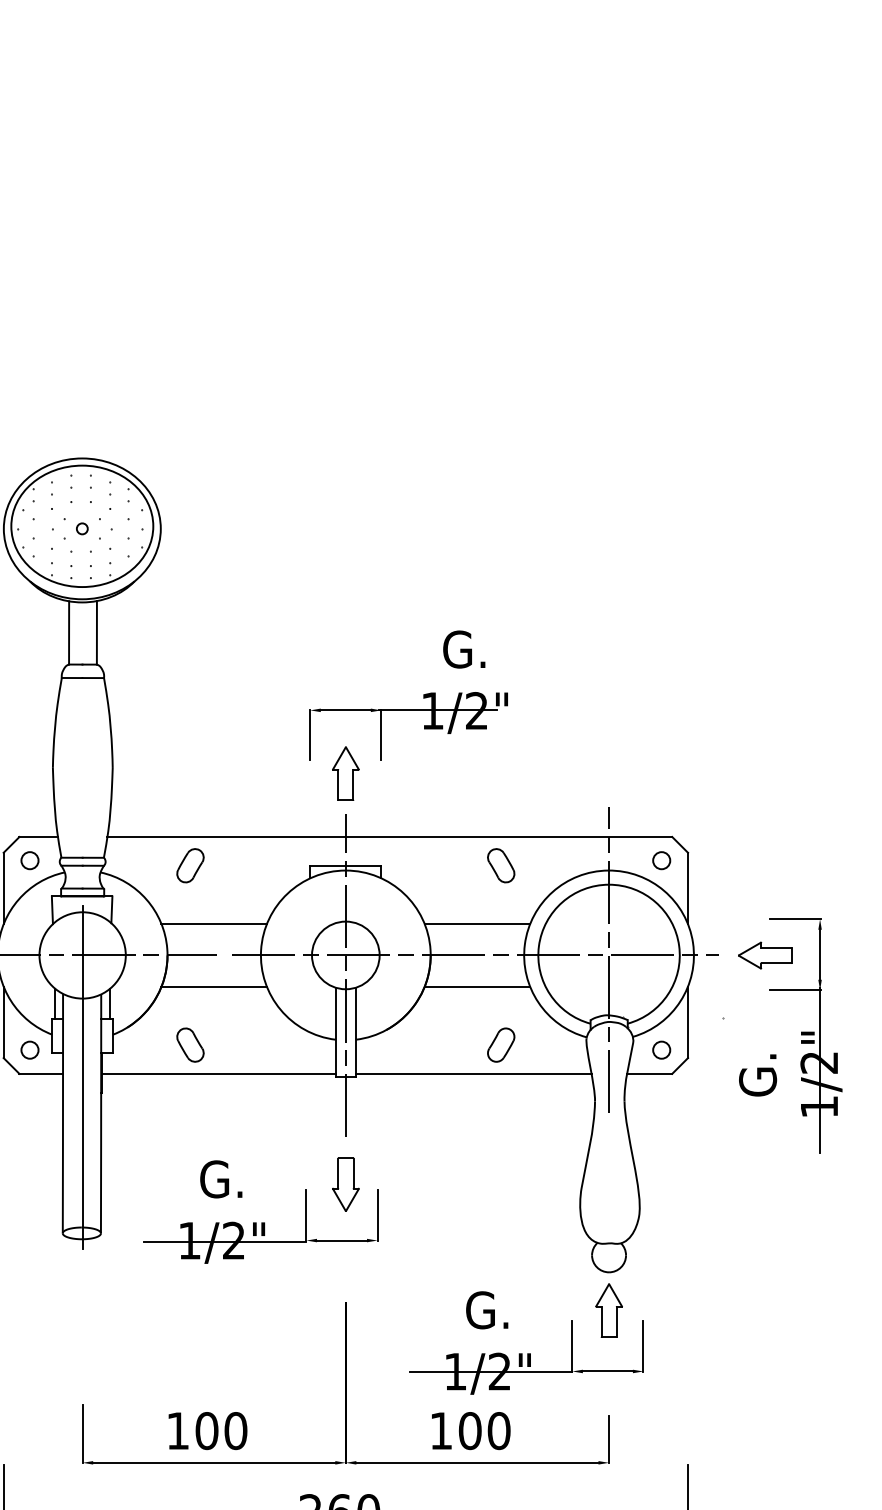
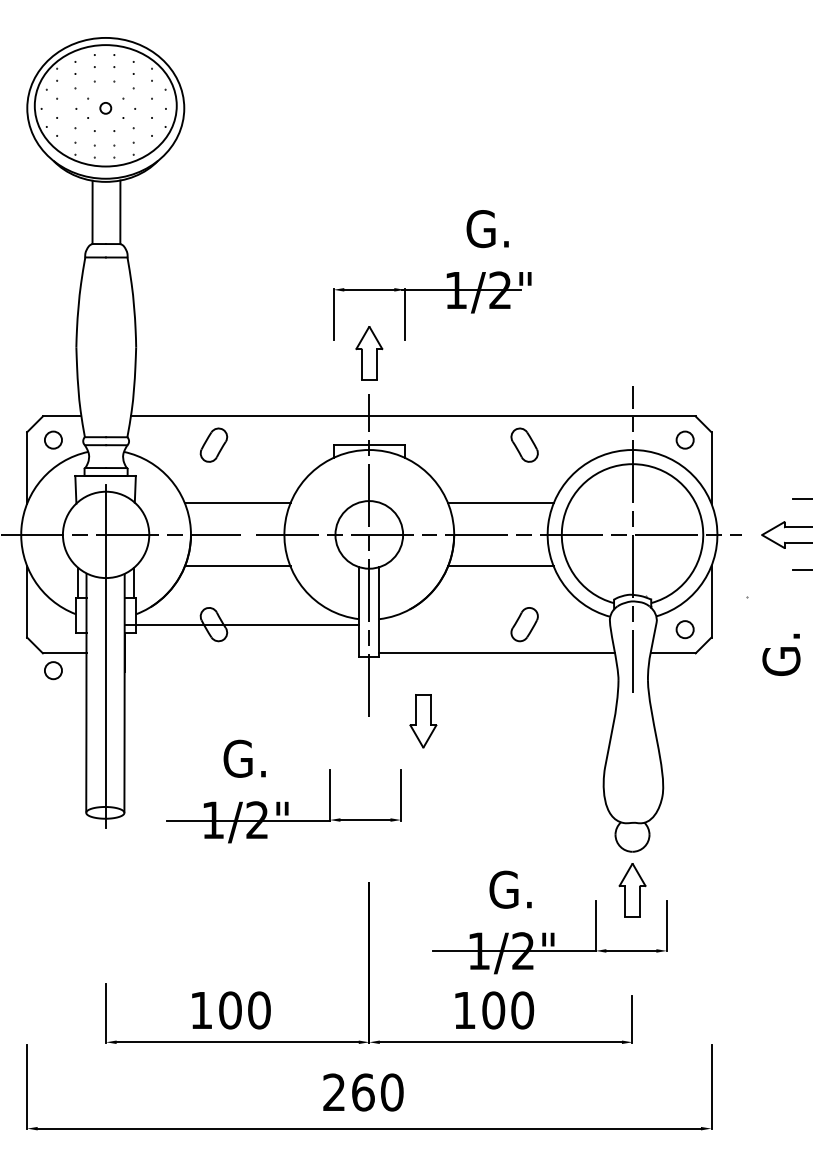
circle: (29, 1049) -> (52, 669), moved
line: (218, 1073) -> (241, 624), moved
part: (345, 1184) -> (422, 720), moved

